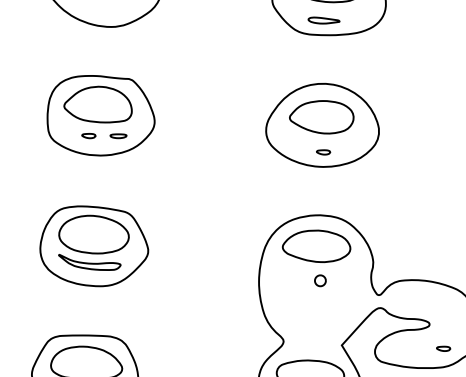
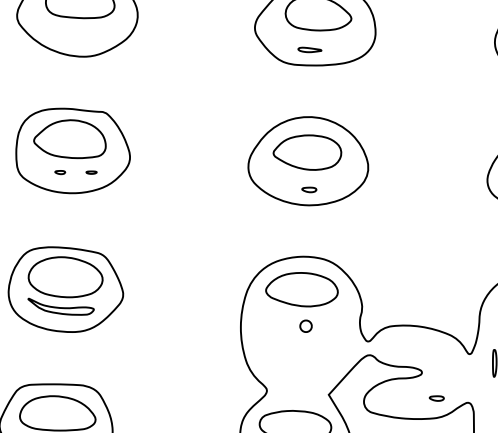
part: (323, 20) -> (309, 49), size x0.7
part: (89, 135) -> (60, 172), size x0.7
part: (118, 135) -> (91, 172), size x0.6

